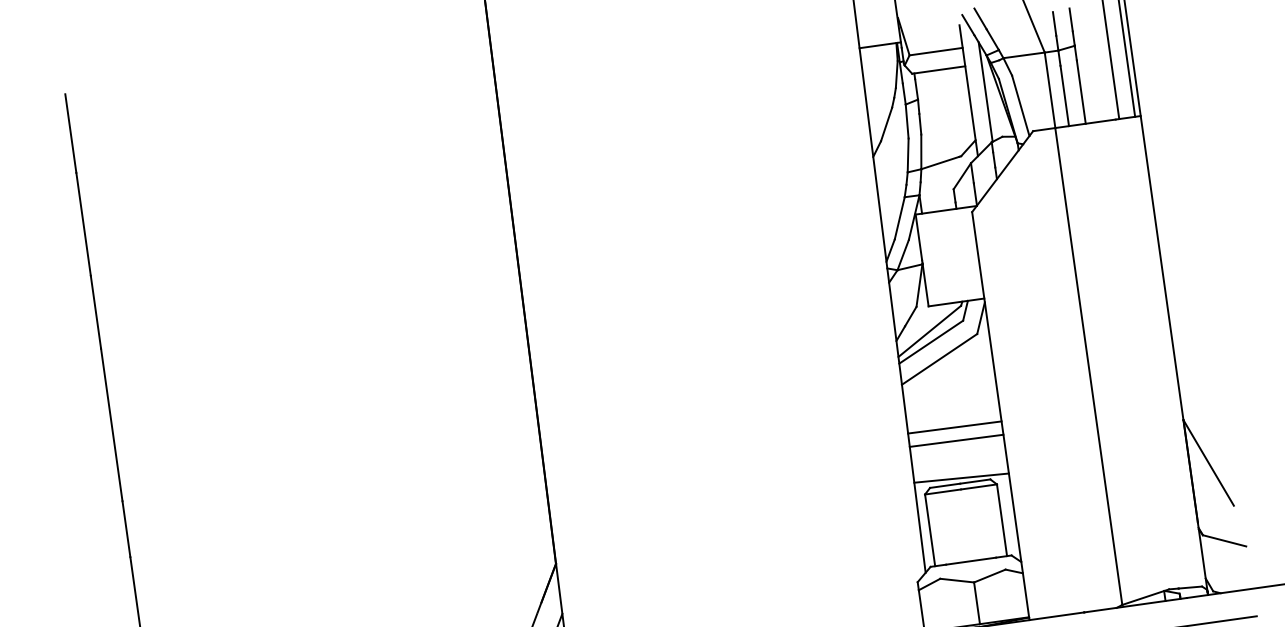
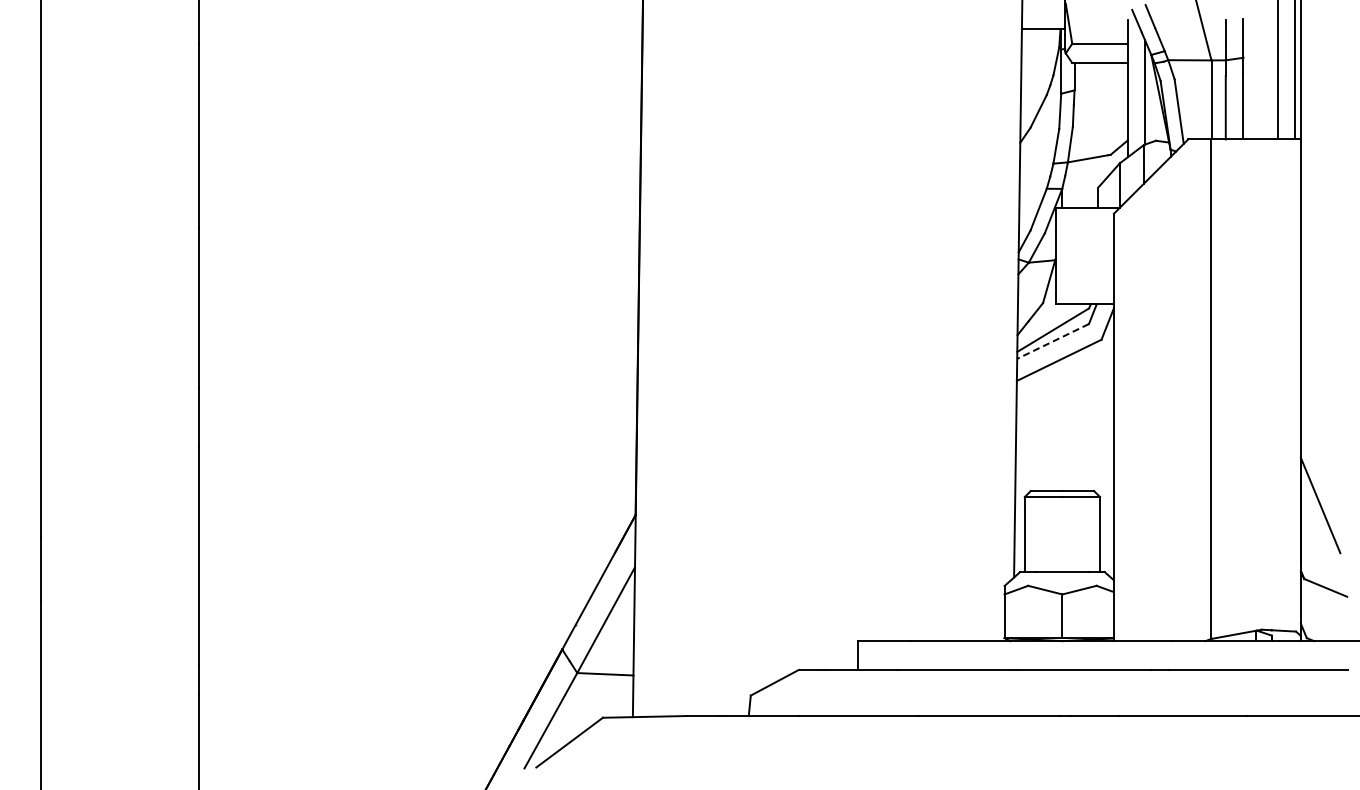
line: (931, 342) -> (1053, 341), solid -> dashed
line: (954, 427) -> (1064, 432), removed
line: (956, 440) -> (1064, 446), removed
line: (961, 478) -> (1064, 485), removed

